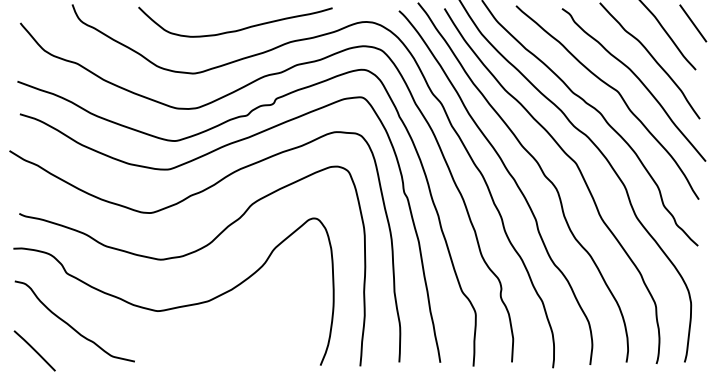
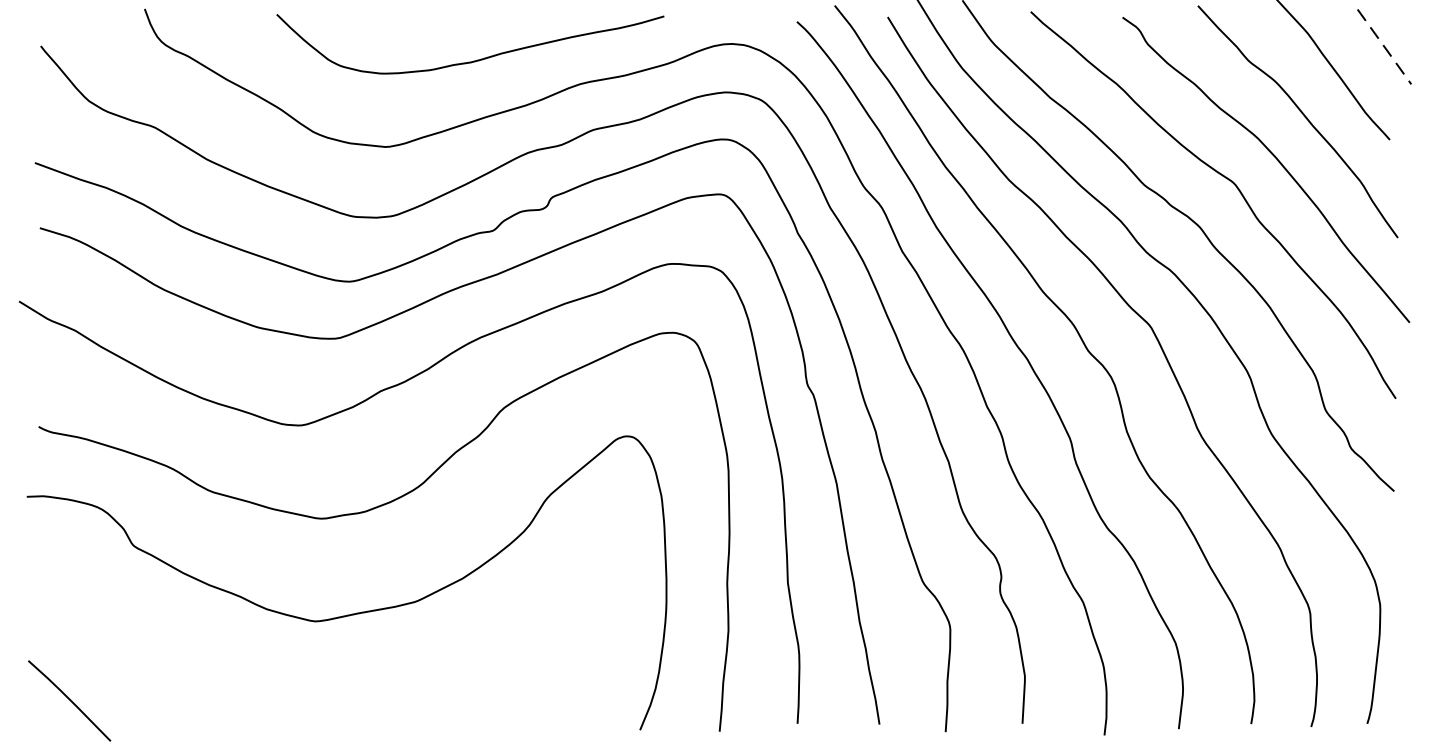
line: (693, 23) -> (1384, 46), solid -> dashed
curve: (72, 326) -> (144, 652), removed

